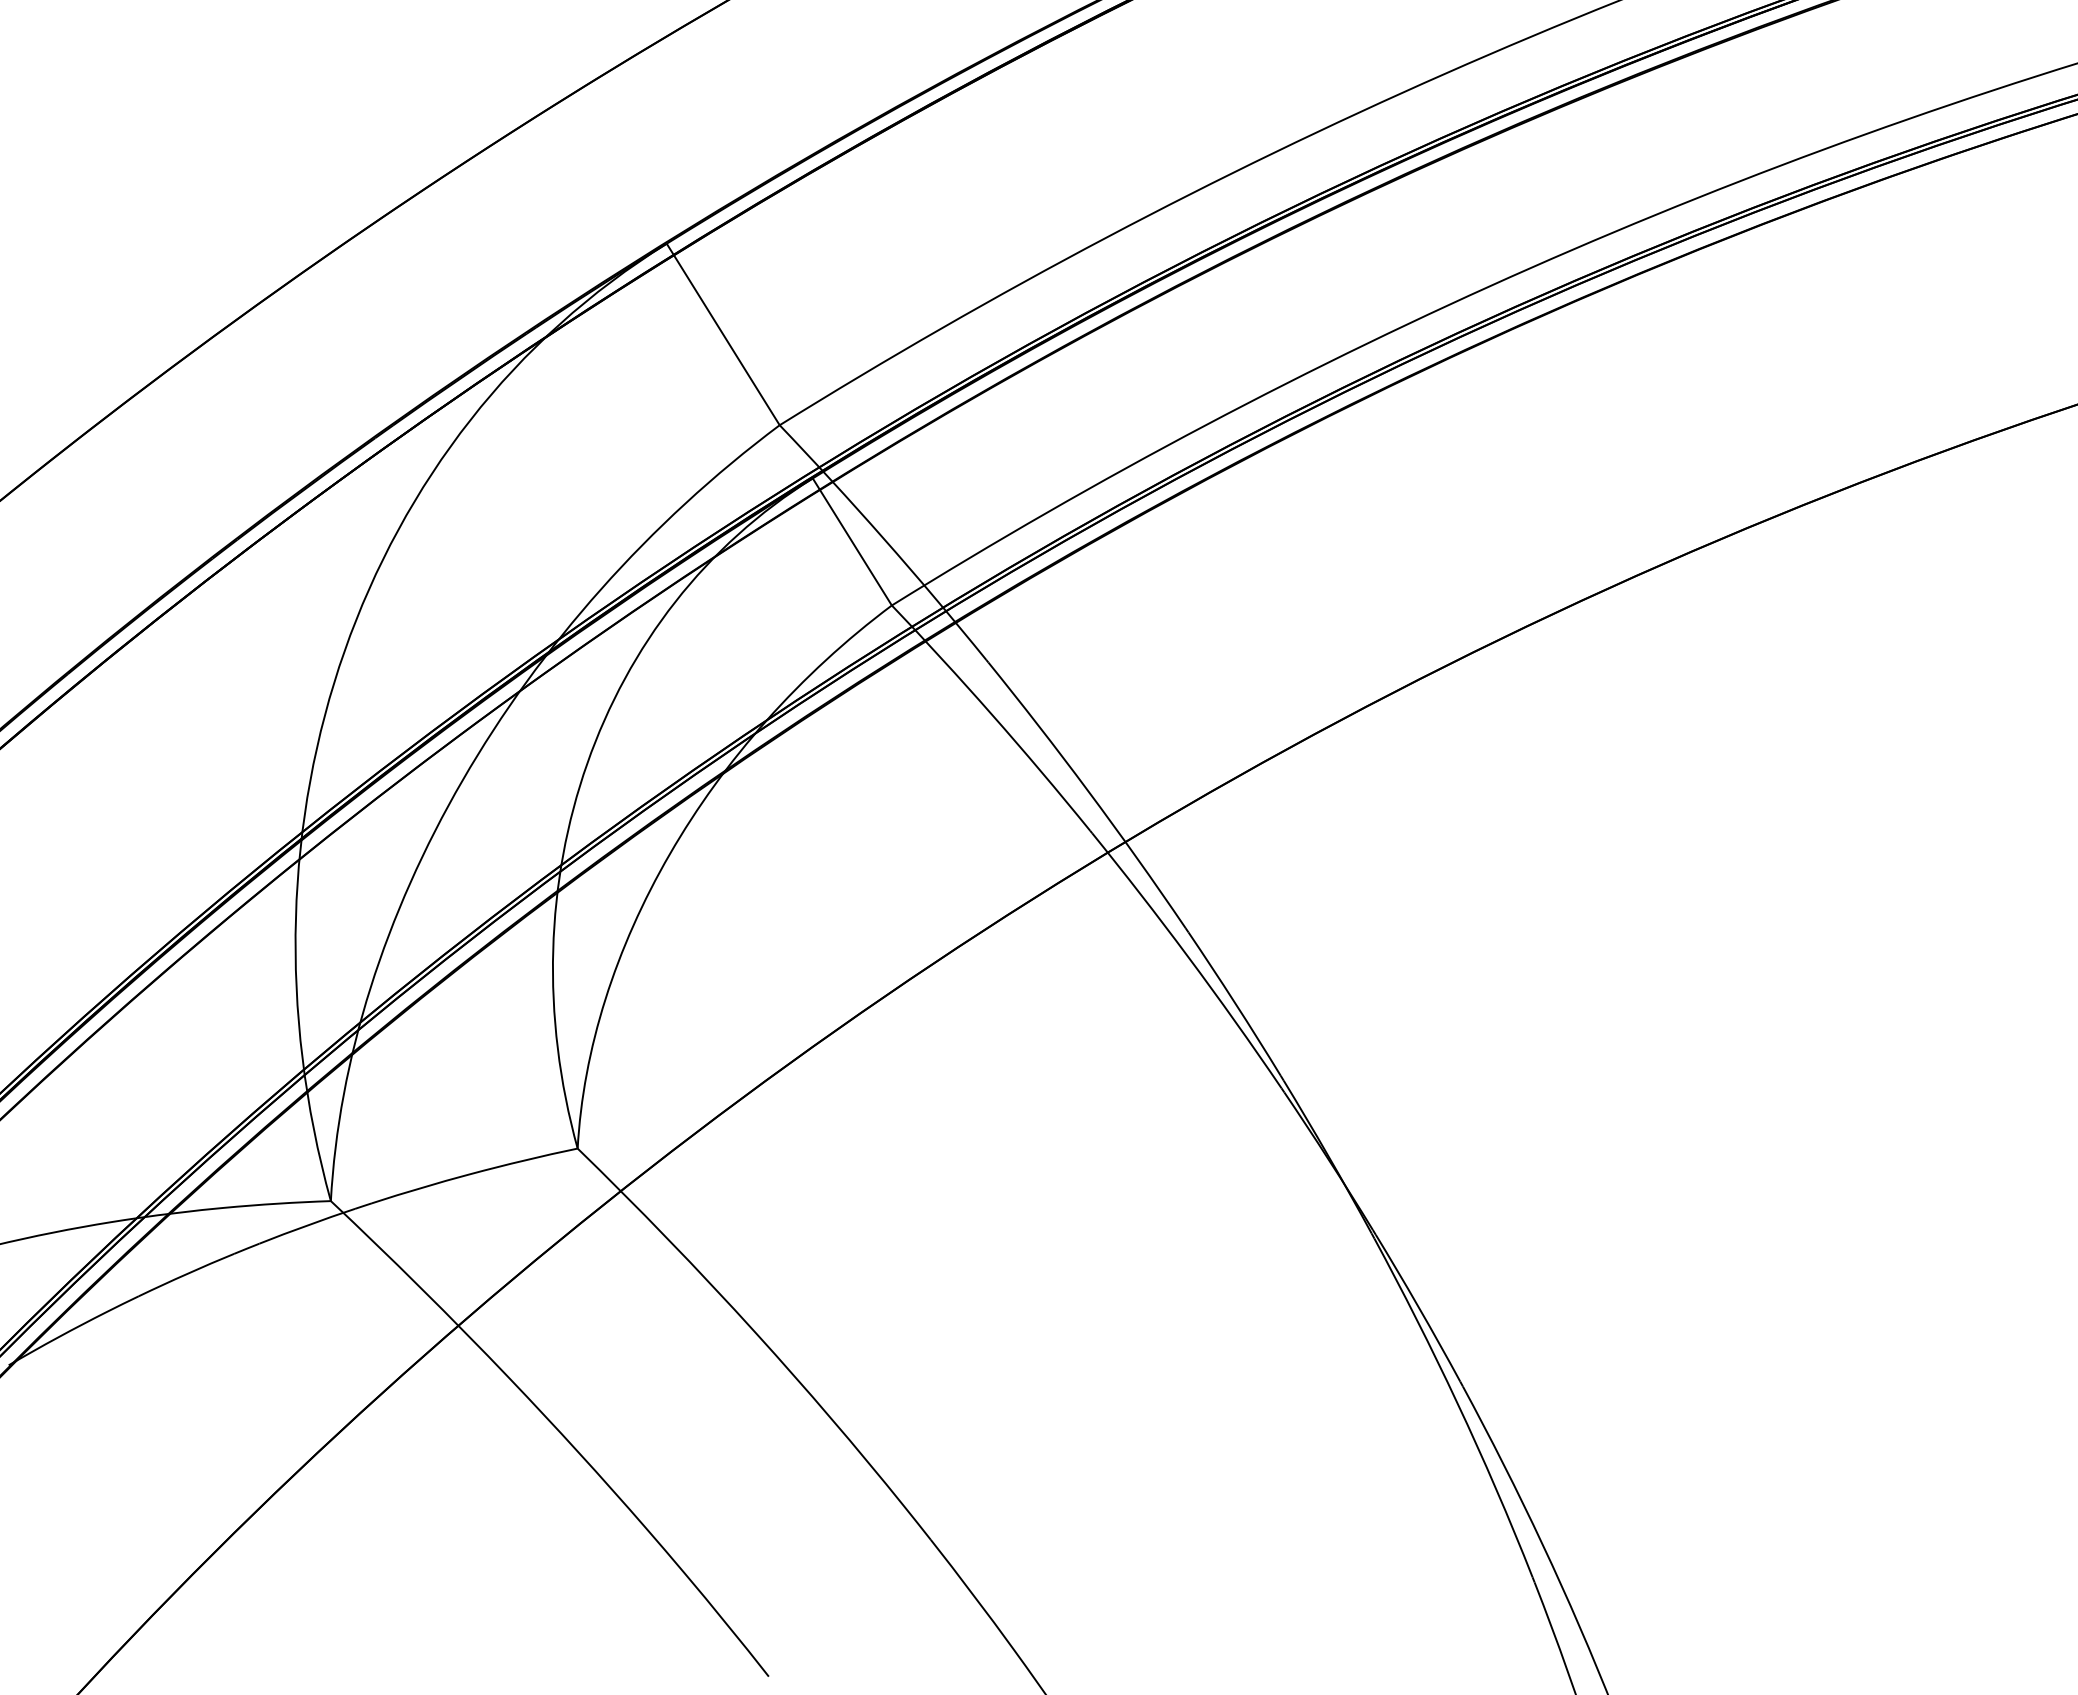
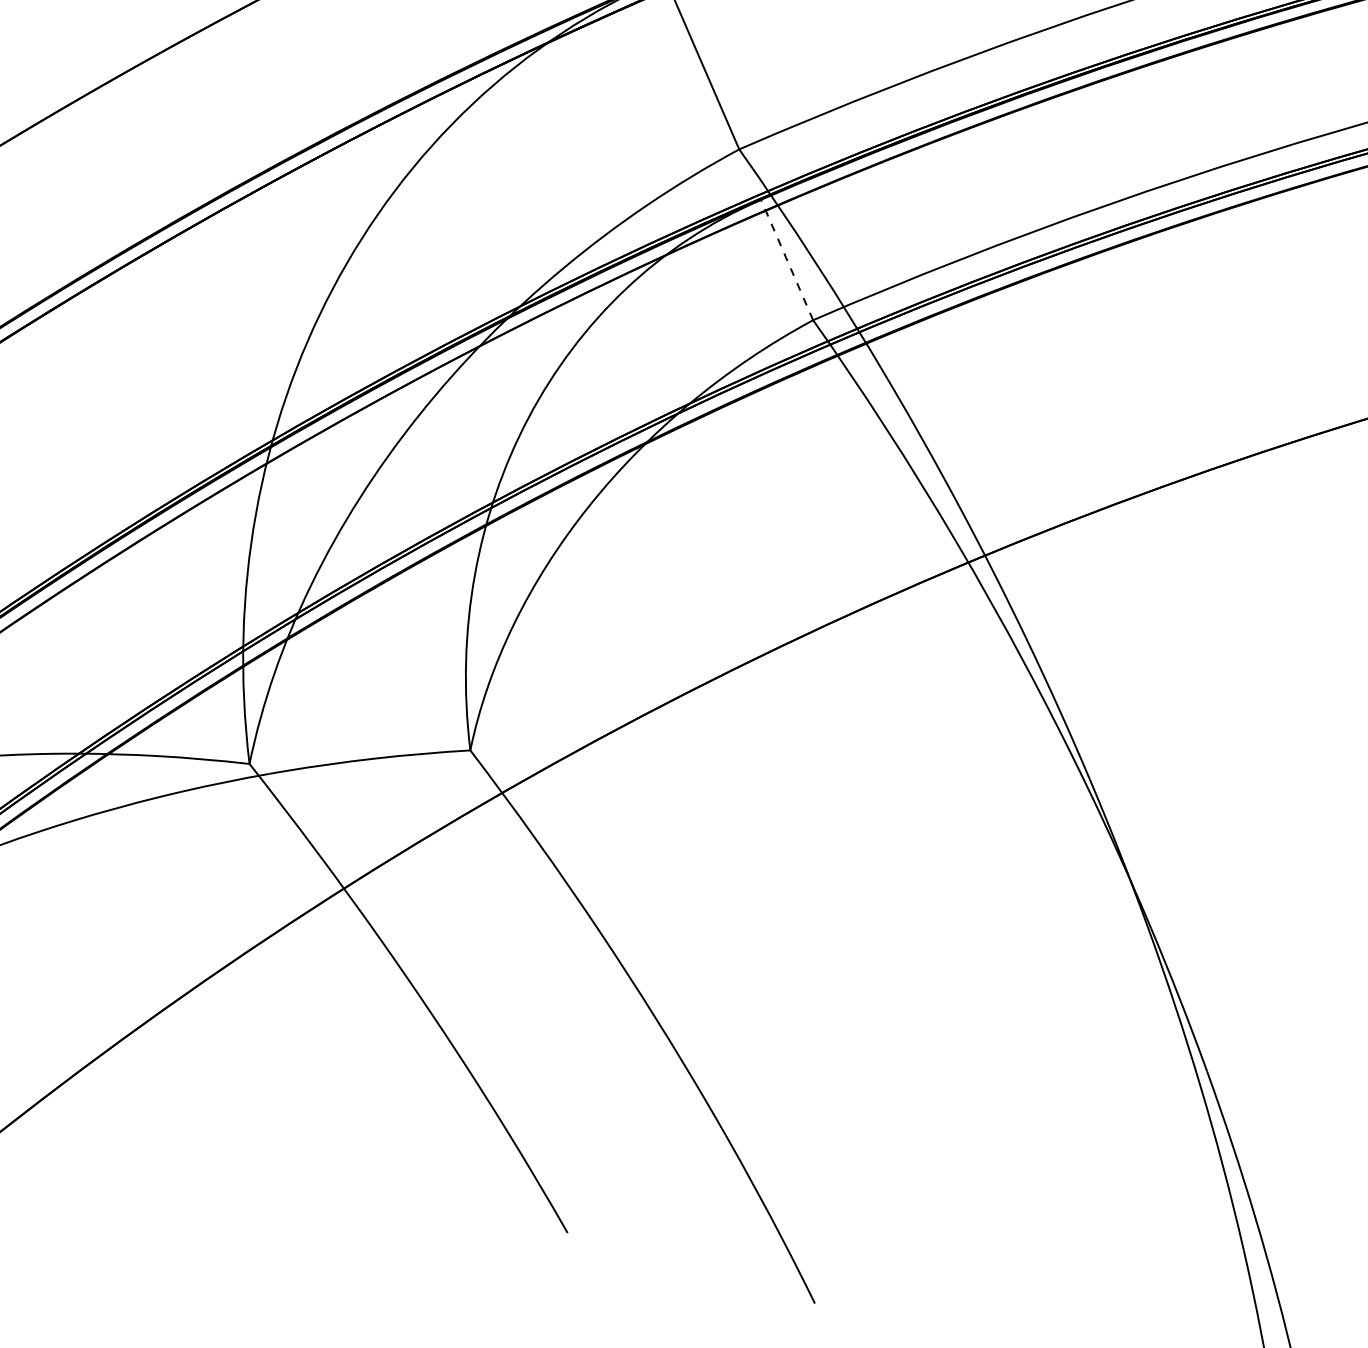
arc: (849, 538) -> (785, 256), solid -> dashed

